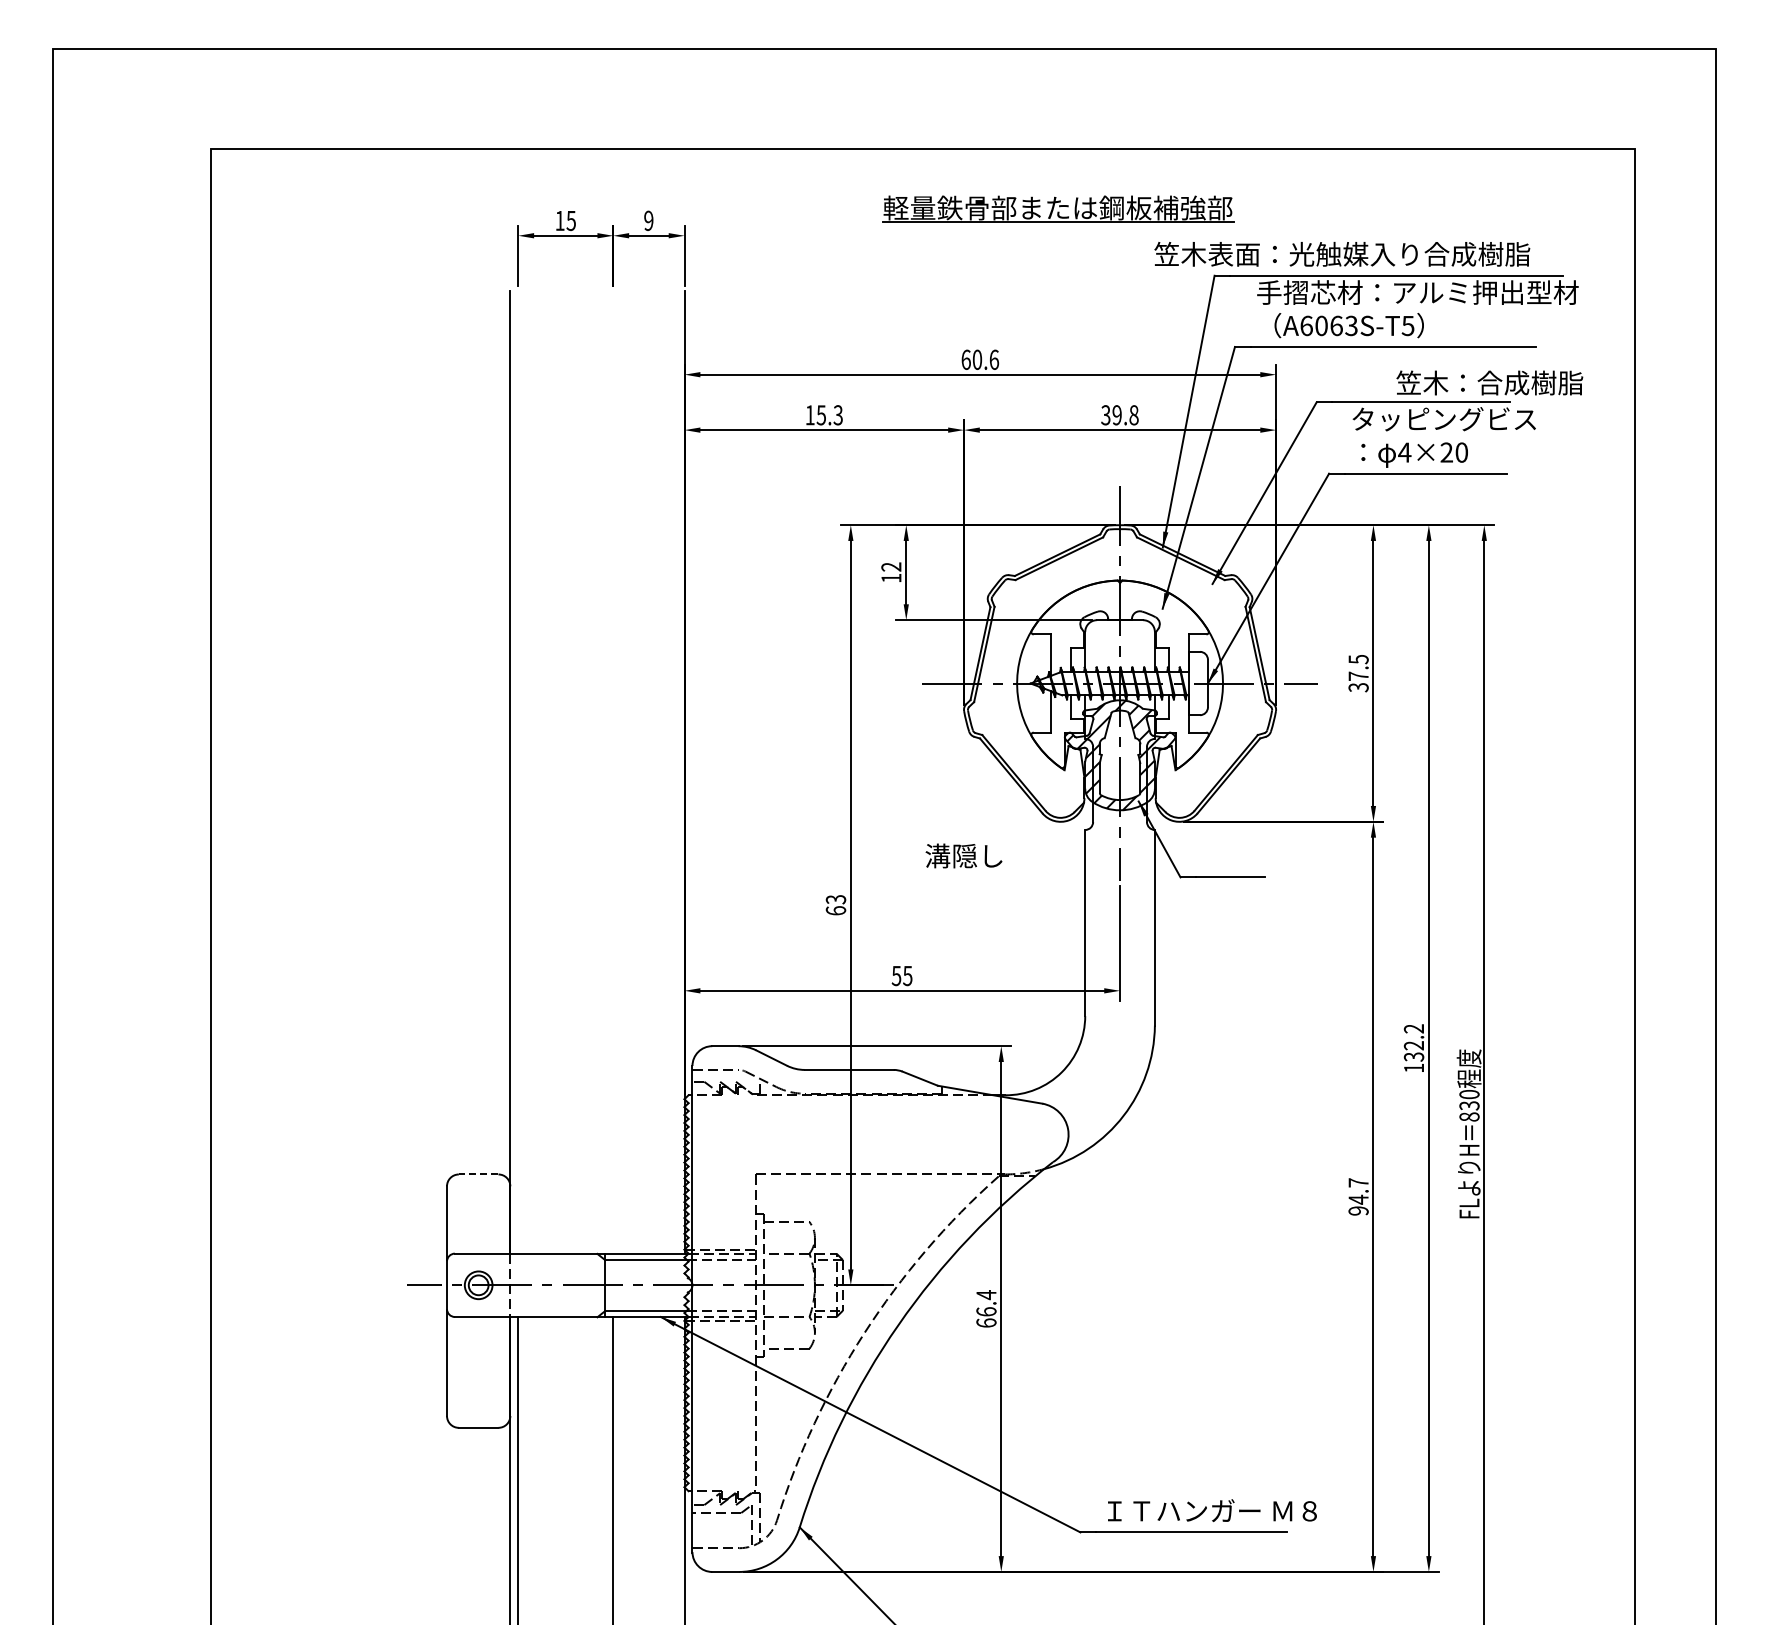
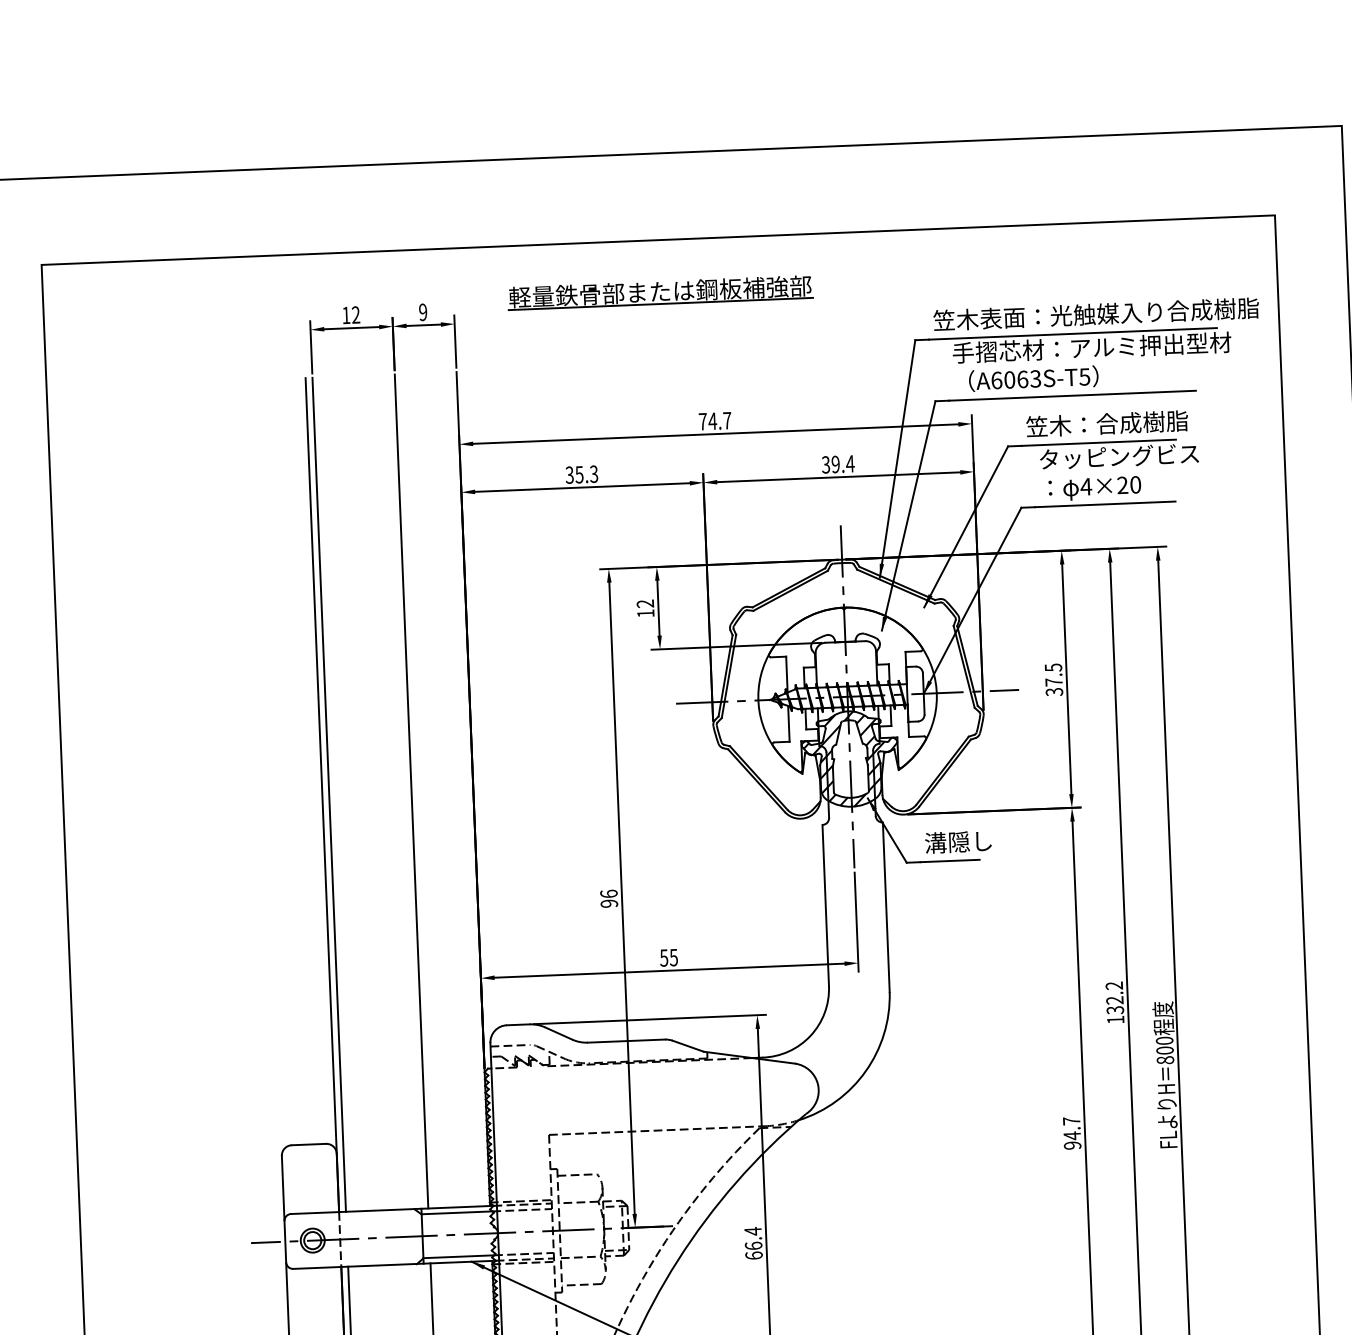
part: (1058, 208) -> (660, 292), moved
text: (570, 220) -> (355, 314), 15 -> 12
text: (1342, 253) -> (1096, 313), moved
text: (980, 359) -> (715, 420), 60.6 -> 74.7
text: (1489, 382) -> (1106, 423), moved
text: (809, 415) -> (569, 475), 15.3 -> 35.3
text: (1134, 415) -> (850, 464), 39.8 -> 39.4
line: (518, 772) -> (329, 794), added
line: (613, 772) -> (411, 791), added
text: (963, 855) -> (957, 841), moved
text: (835, 904) -> (608, 898), 63 -> 96
text: (1469, 1105) -> (1165, 1050), 830 -> 800
line: (478, 1174) -> (308, 1144), dashed -> solid

